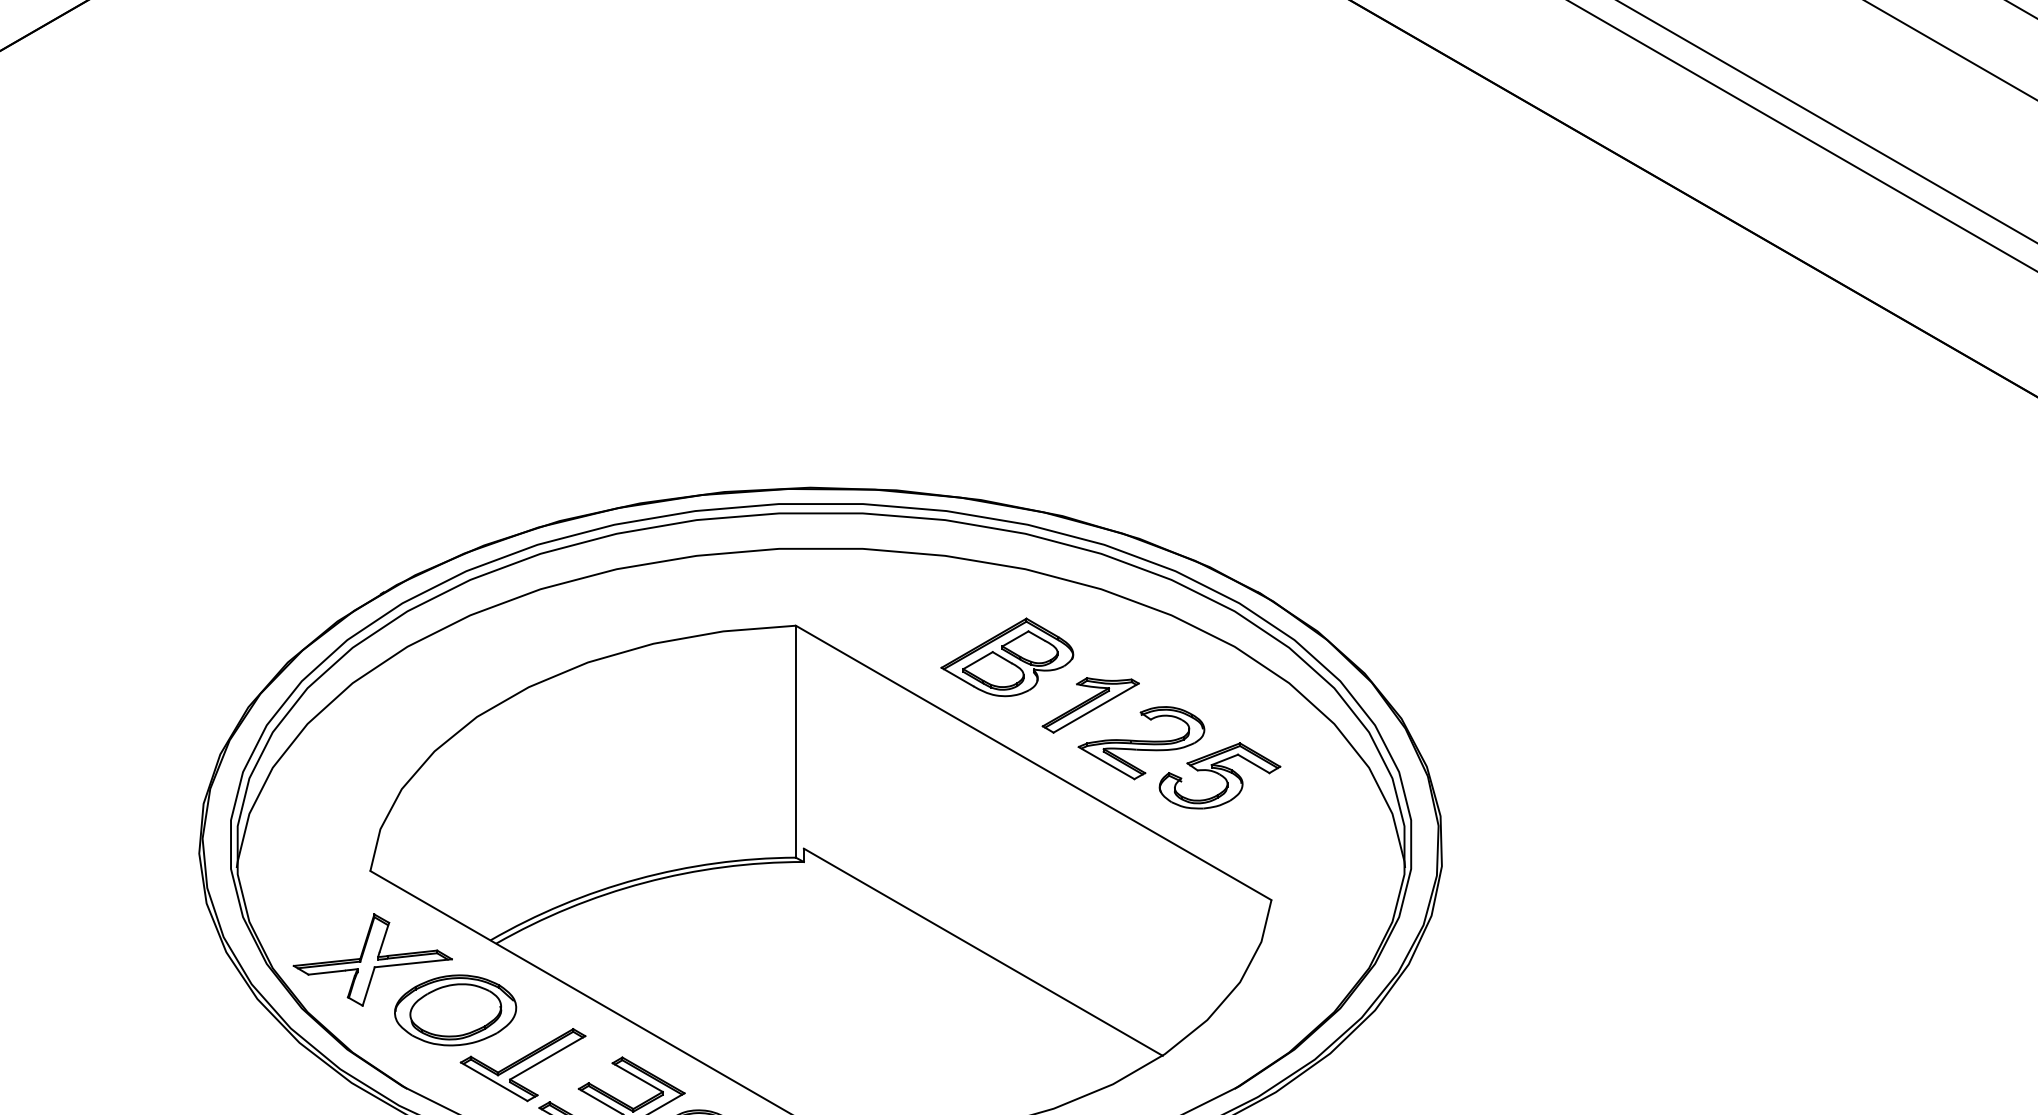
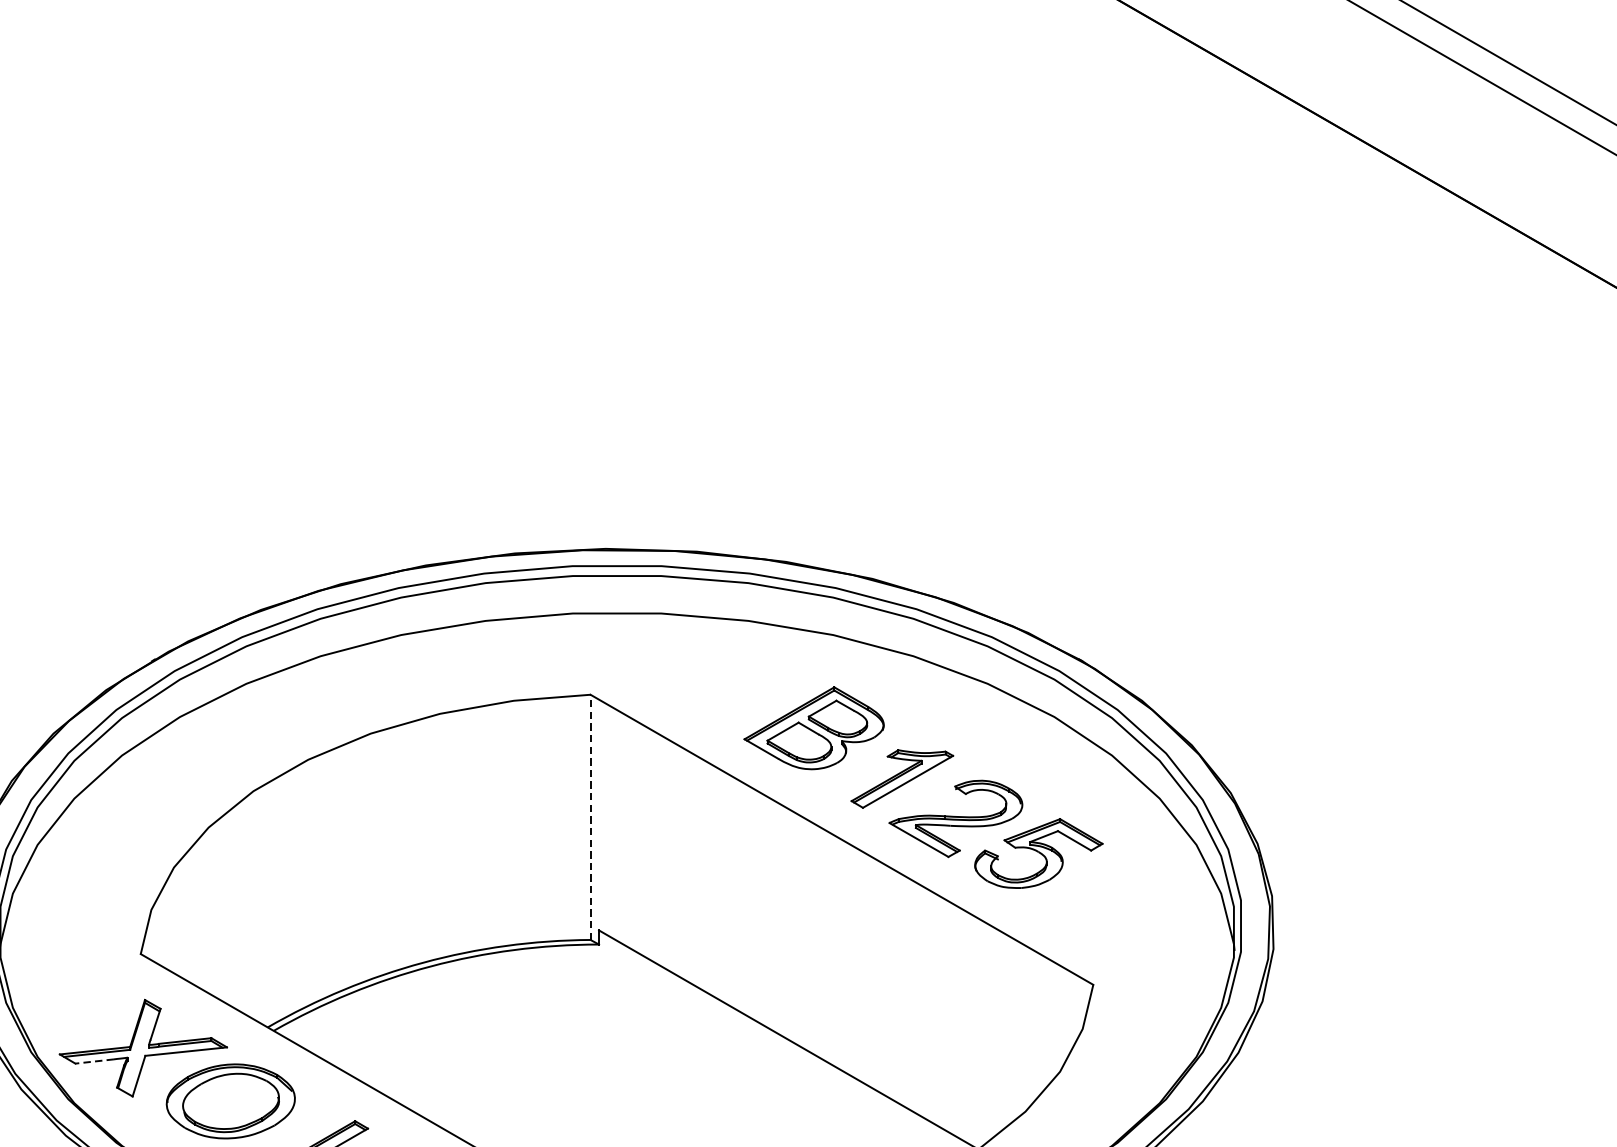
line: (795, 741) -> (590, 817), solid -> dashed
line: (326, 972) -> (94, 1061), solid -> dashed

